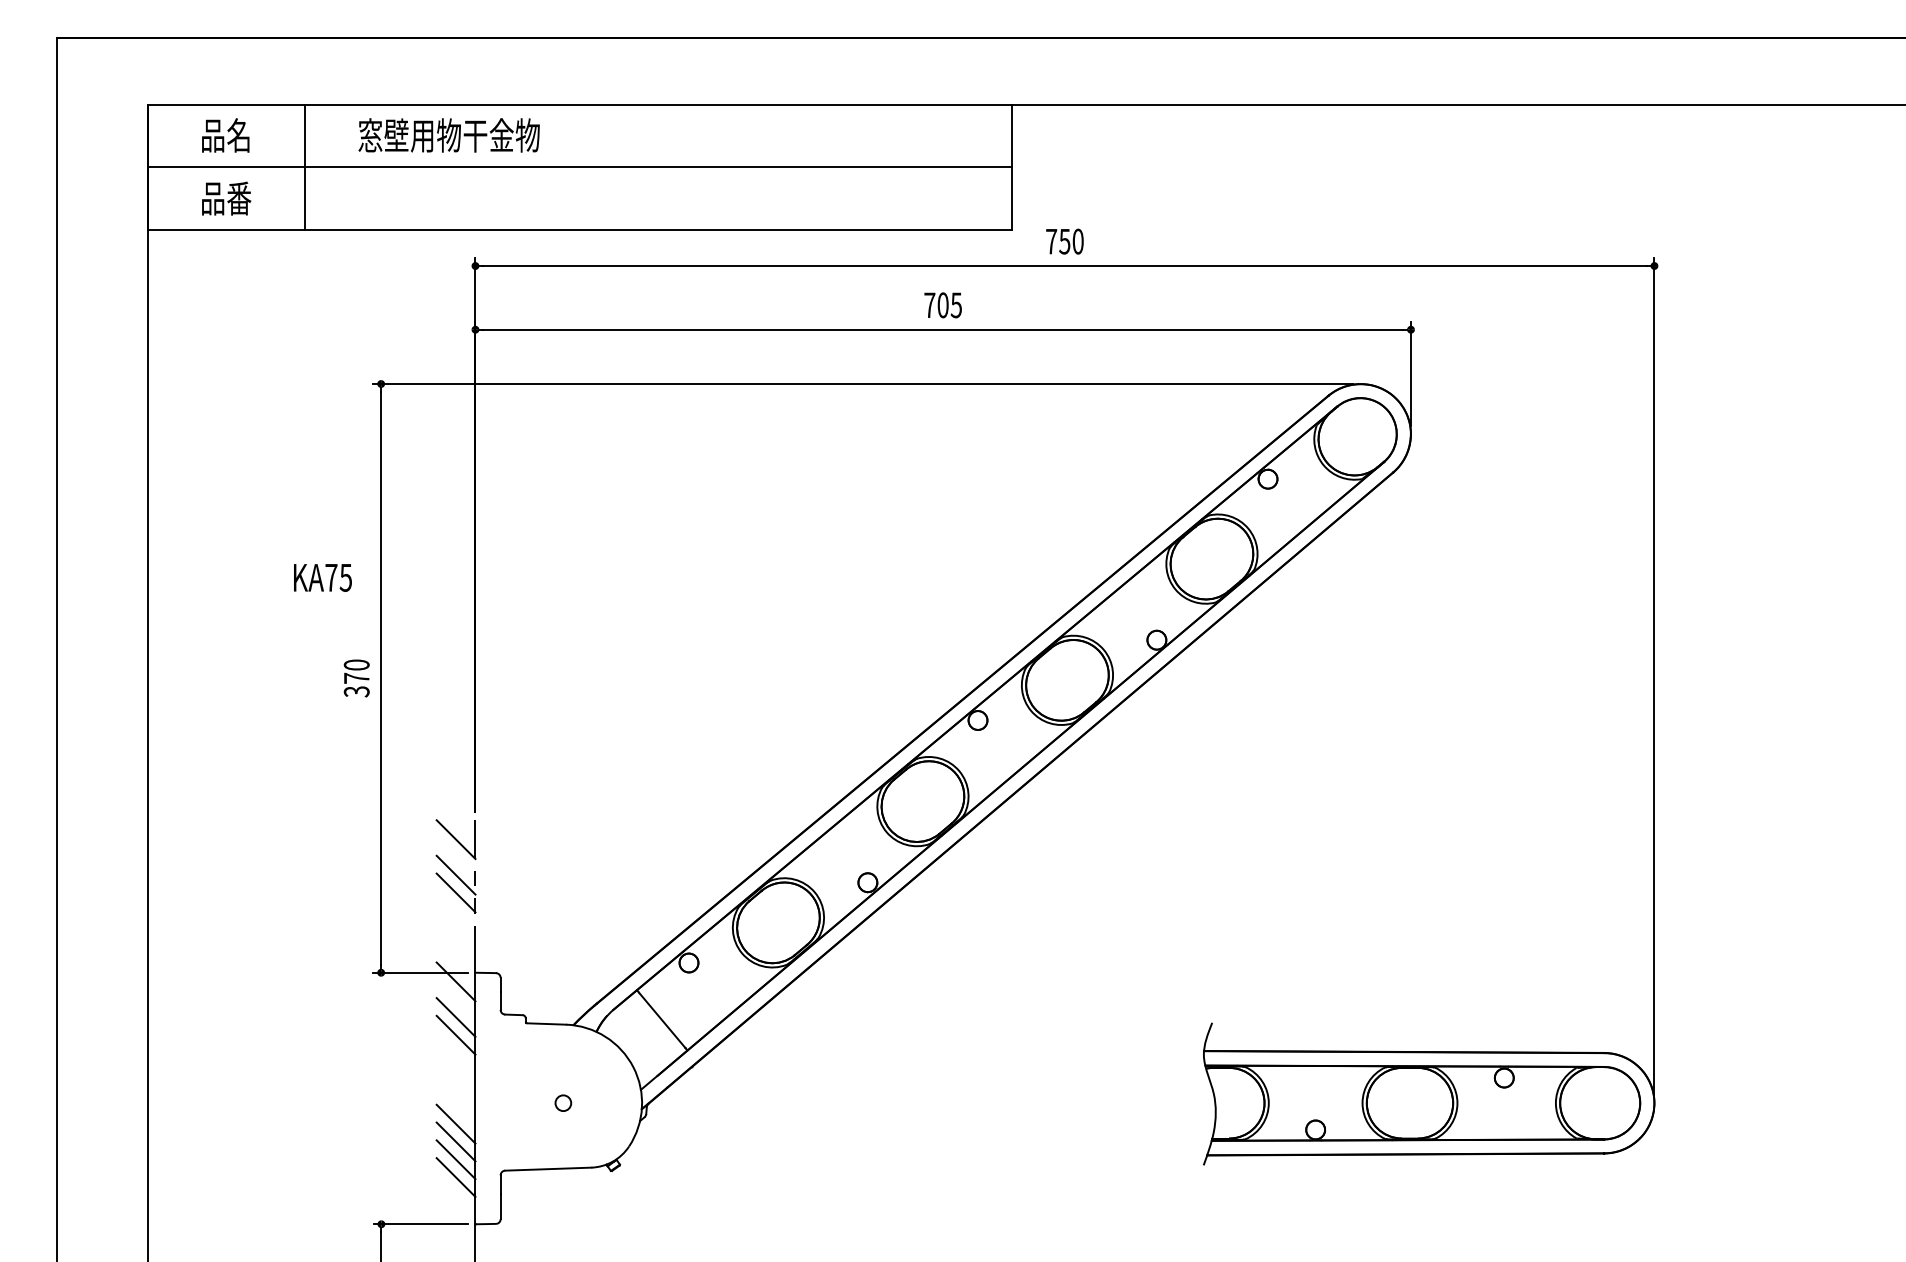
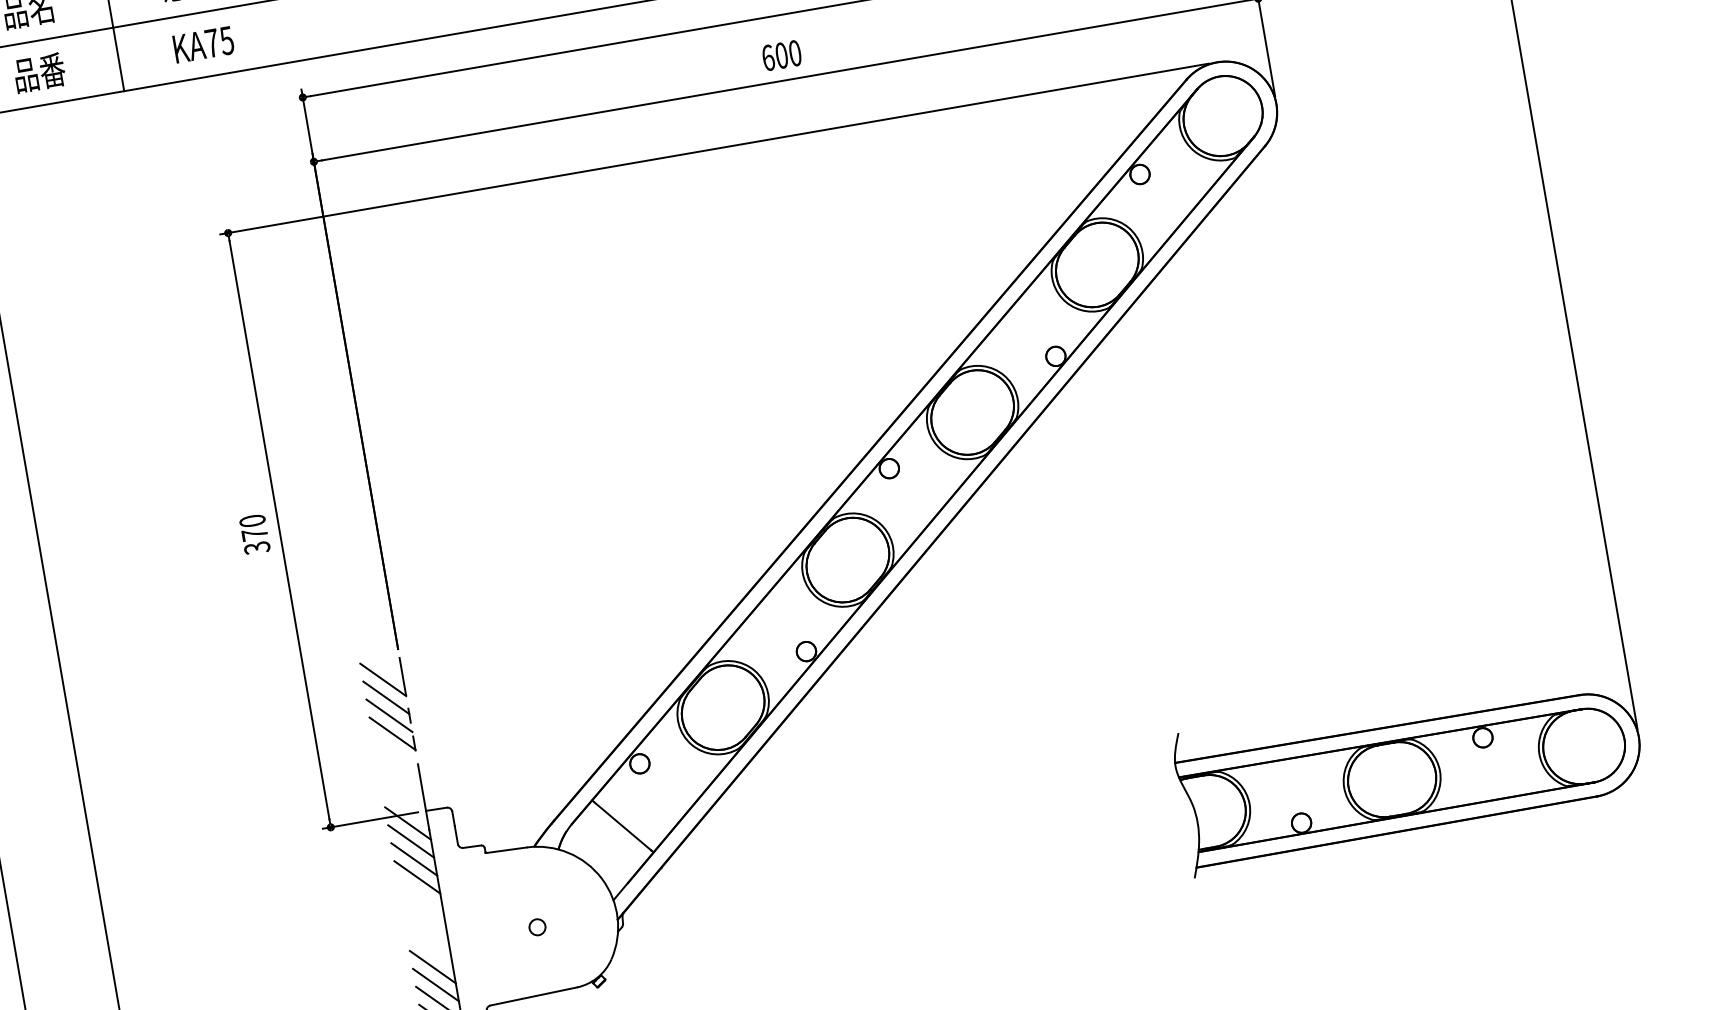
text: (942, 305) -> (781, 55), 705 -> 600
text: (322, 577) -> (203, 44), moved
line: (455, 857) -> (385, 698), added
line: (455, 999) -> (410, 841), added

